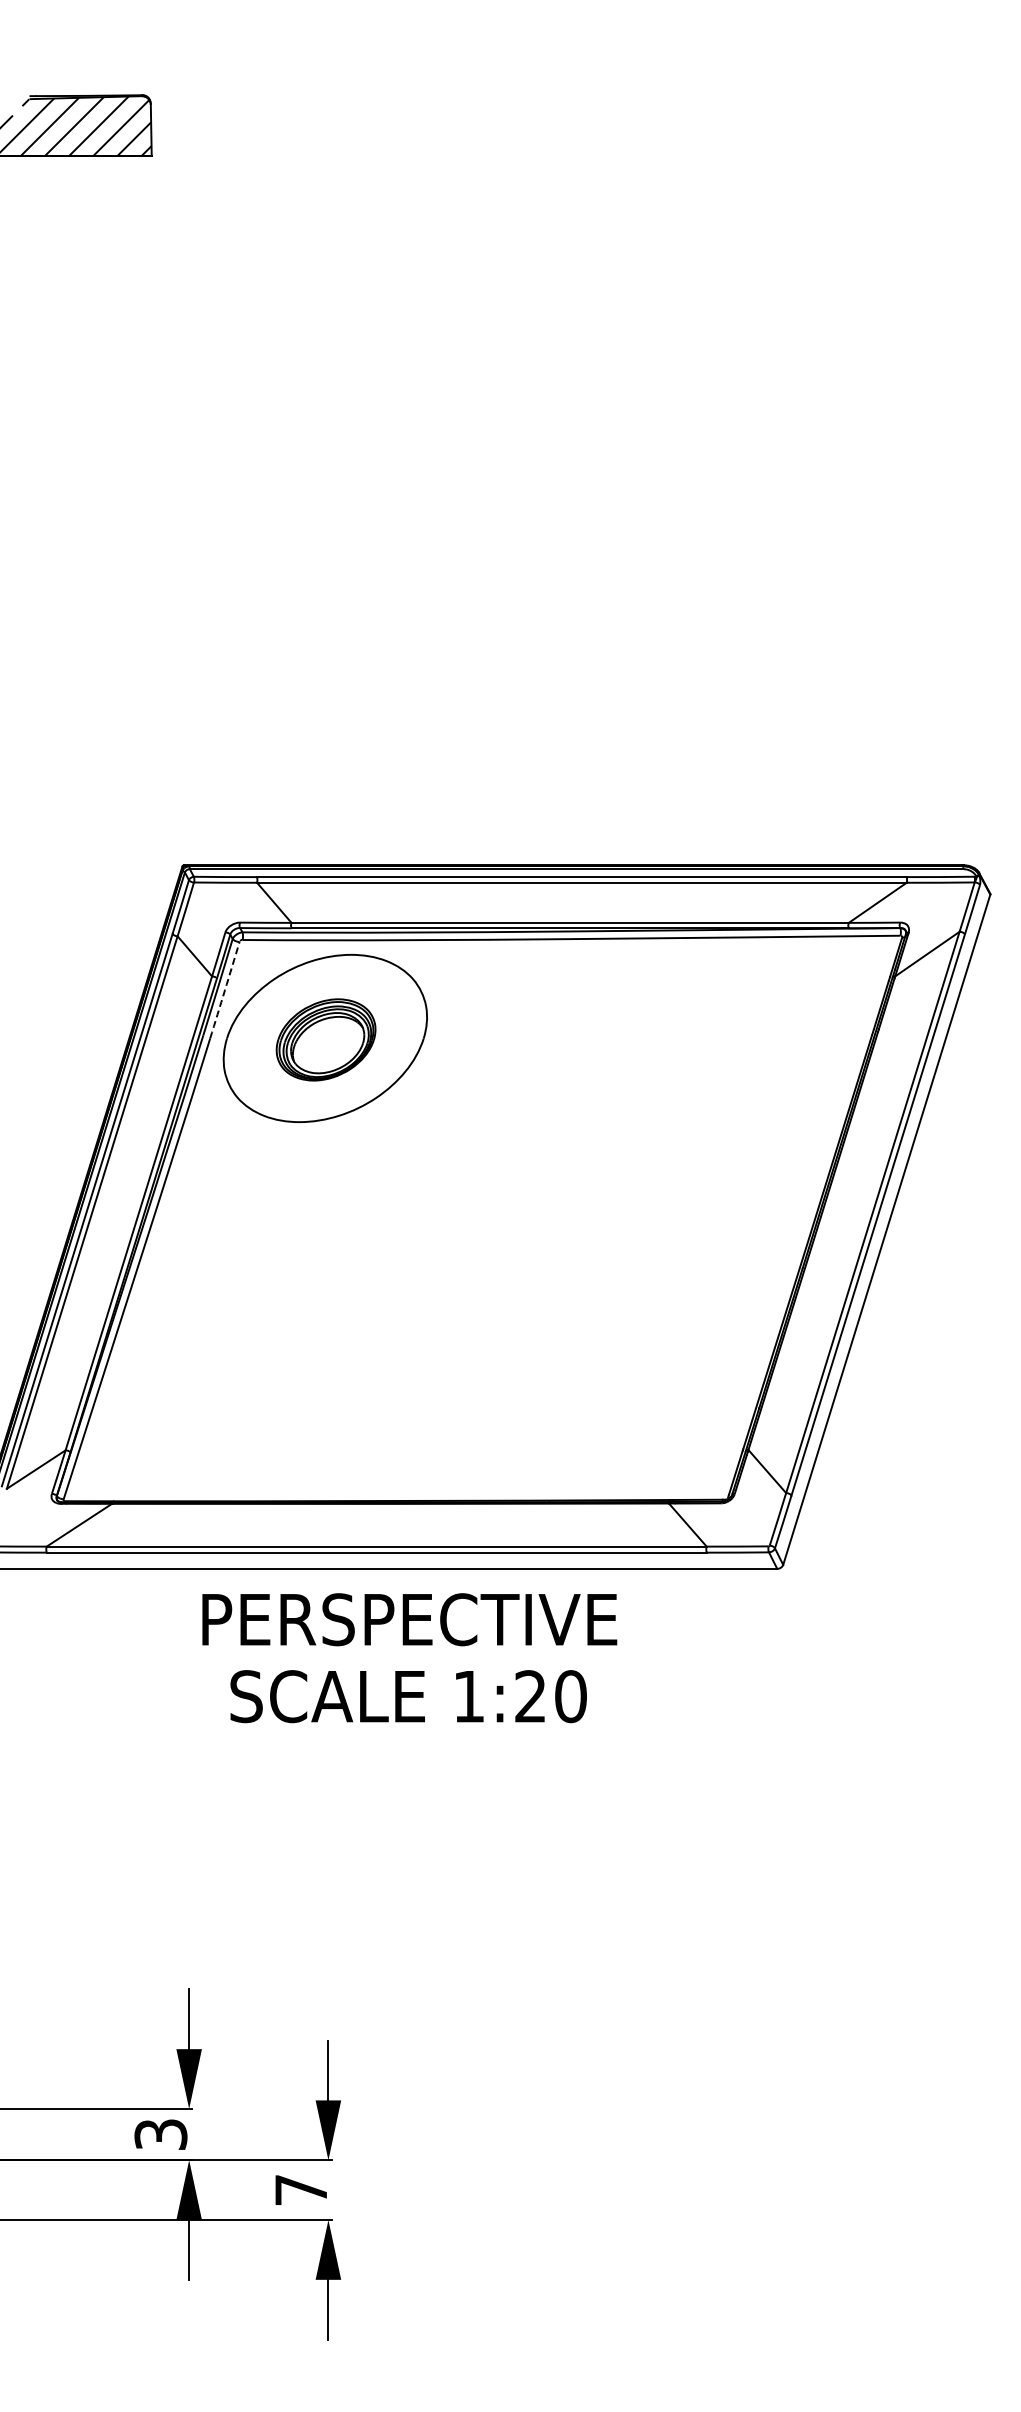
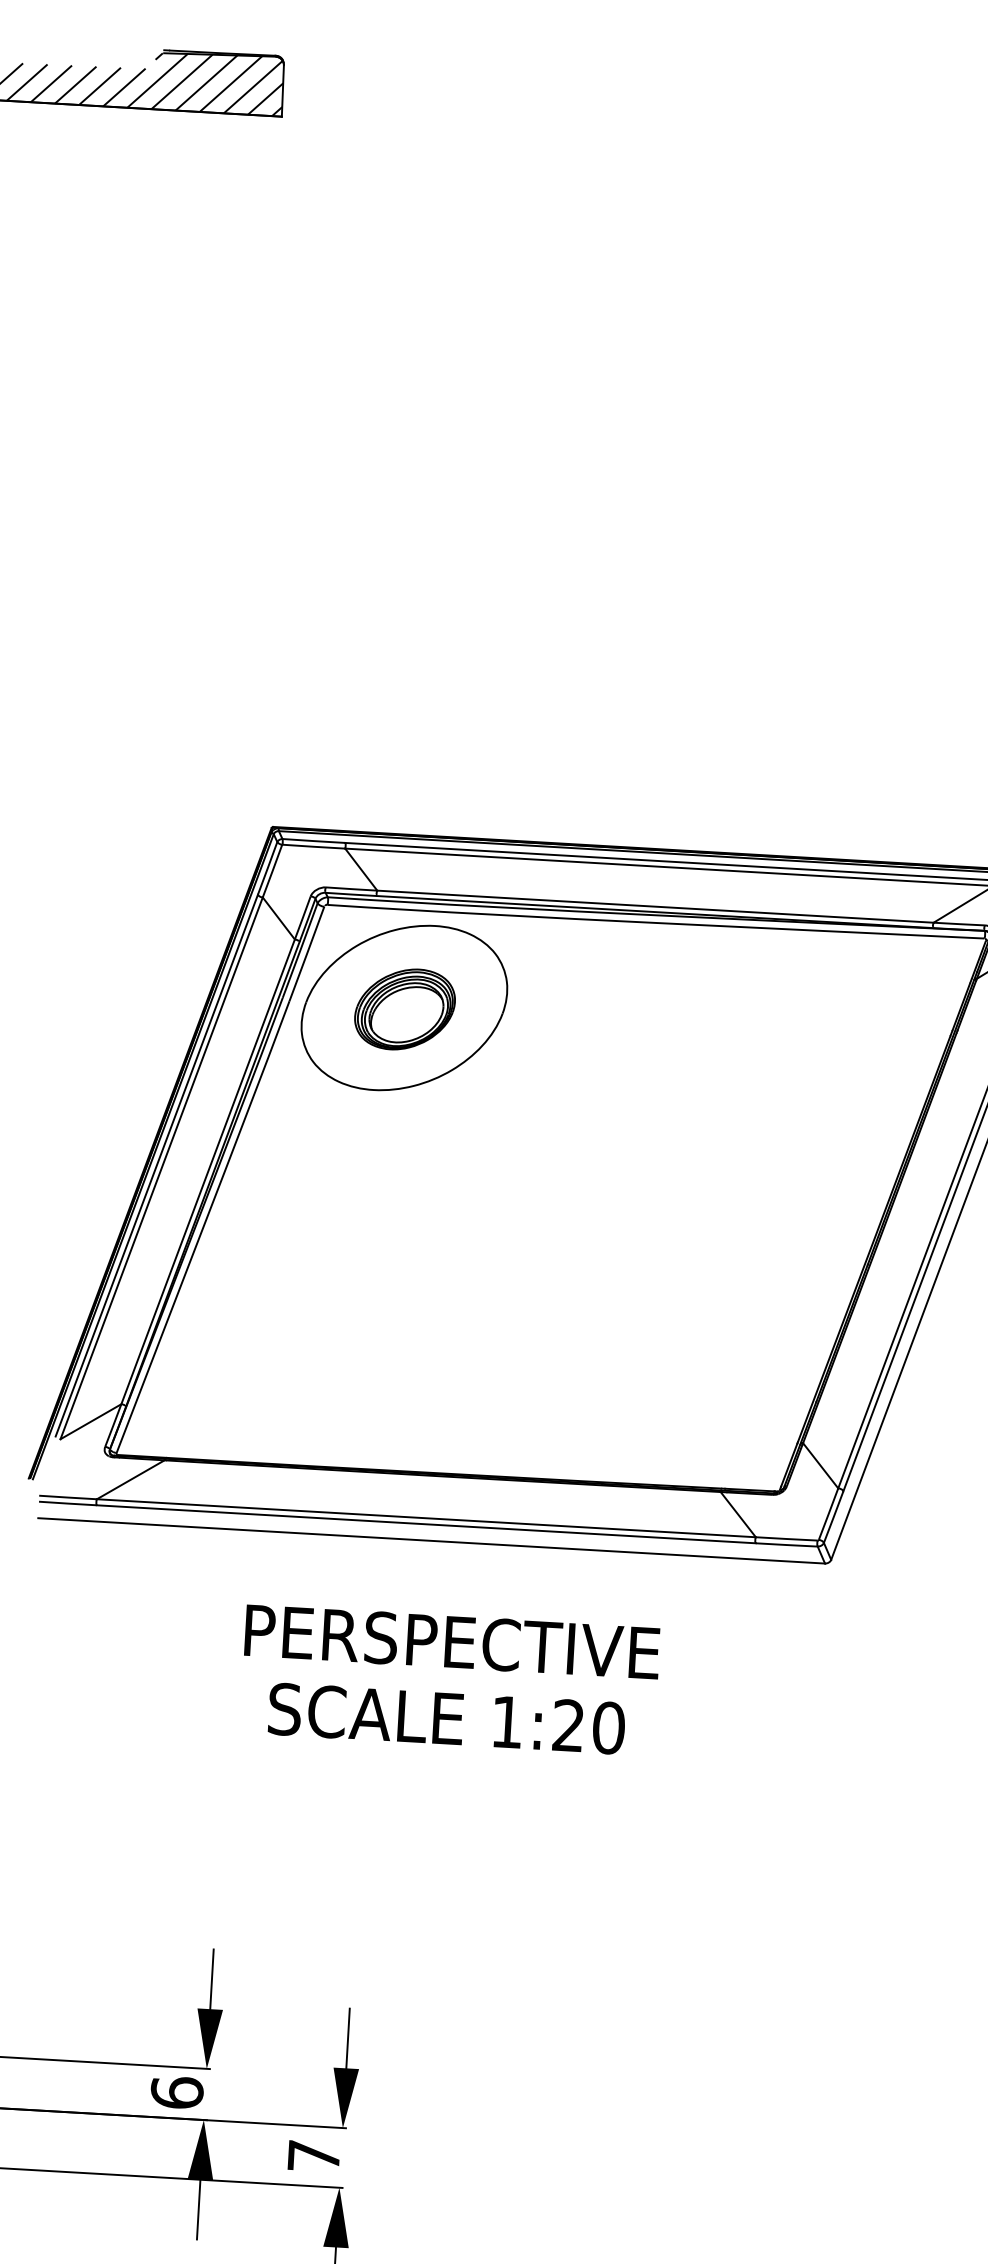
arc: (225, 990) -> (307, 954), dashed -> solid
text: (409, 1658) -> (449, 1680), moved
text: (160, 2134) -> (176, 2092), 3 -> 6

